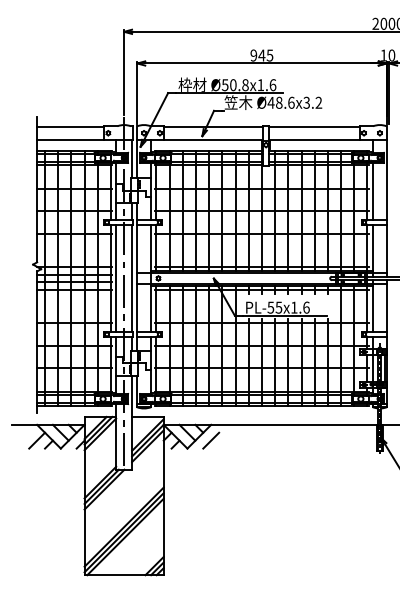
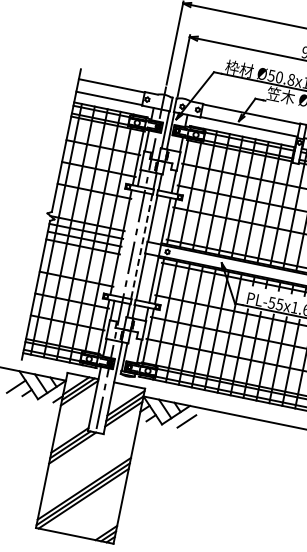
line: (116, 278) -> (126, 243), removed
line: (132, 278) -> (142, 246), solid -> dashed

